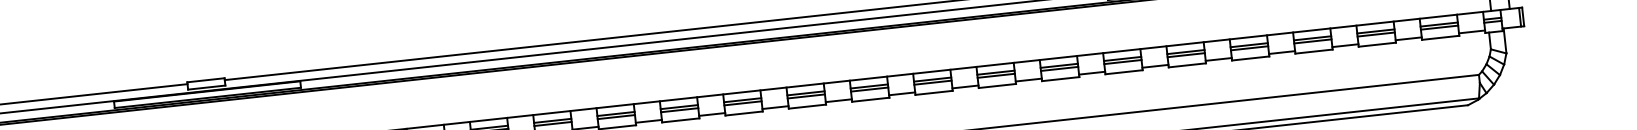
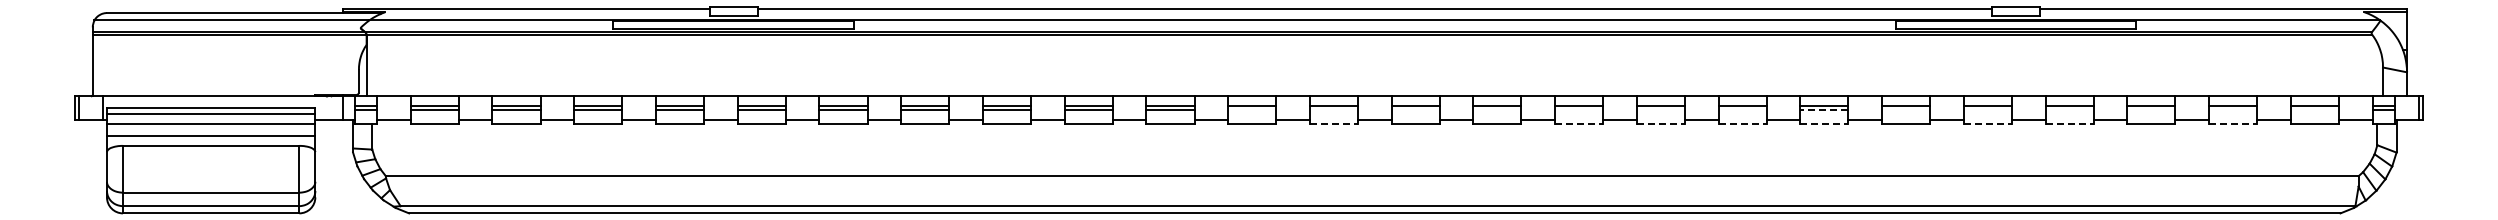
line: (1439, 27) -> (2314, 110), removed
line: (1376, 34) -> (2233, 110), removed
line: (1313, 41) -> (2151, 110), removed
line: (1377, 44) -> (2233, 123), solid -> dashed
line: (1249, 48) -> (2069, 110), removed
line: (1185, 55) -> (1987, 110), removed
line: (1251, 58) -> (2070, 123), solid -> dashed
line: (1123, 62) -> (1906, 110), removed
line: (1187, 65) -> (1988, 123), solid -> dashed
line: (1058, 69) -> (1823, 110), solid -> dashed
line: (996, 75) -> (1742, 110), removed
line: (1060, 79) -> (1824, 123), solid -> dashed
line: (932, 82) -> (1660, 110), removed
line: (998, 85) -> (1743, 123), solid -> dashed
line: (869, 89) -> (1579, 110), removed
line: (934, 92) -> (1661, 123), solid -> dashed
line: (806, 96) -> (1497, 110), removed
line: (871, 99) -> (1579, 123), solid -> dashed
line: (742, 103) -> (1415, 110), removed
line: (679, 110) -> (1333, 110), removed
line: (616, 117) -> (1252, 110), removed
line: (681, 120) -> (1334, 123), solid -> dashed

